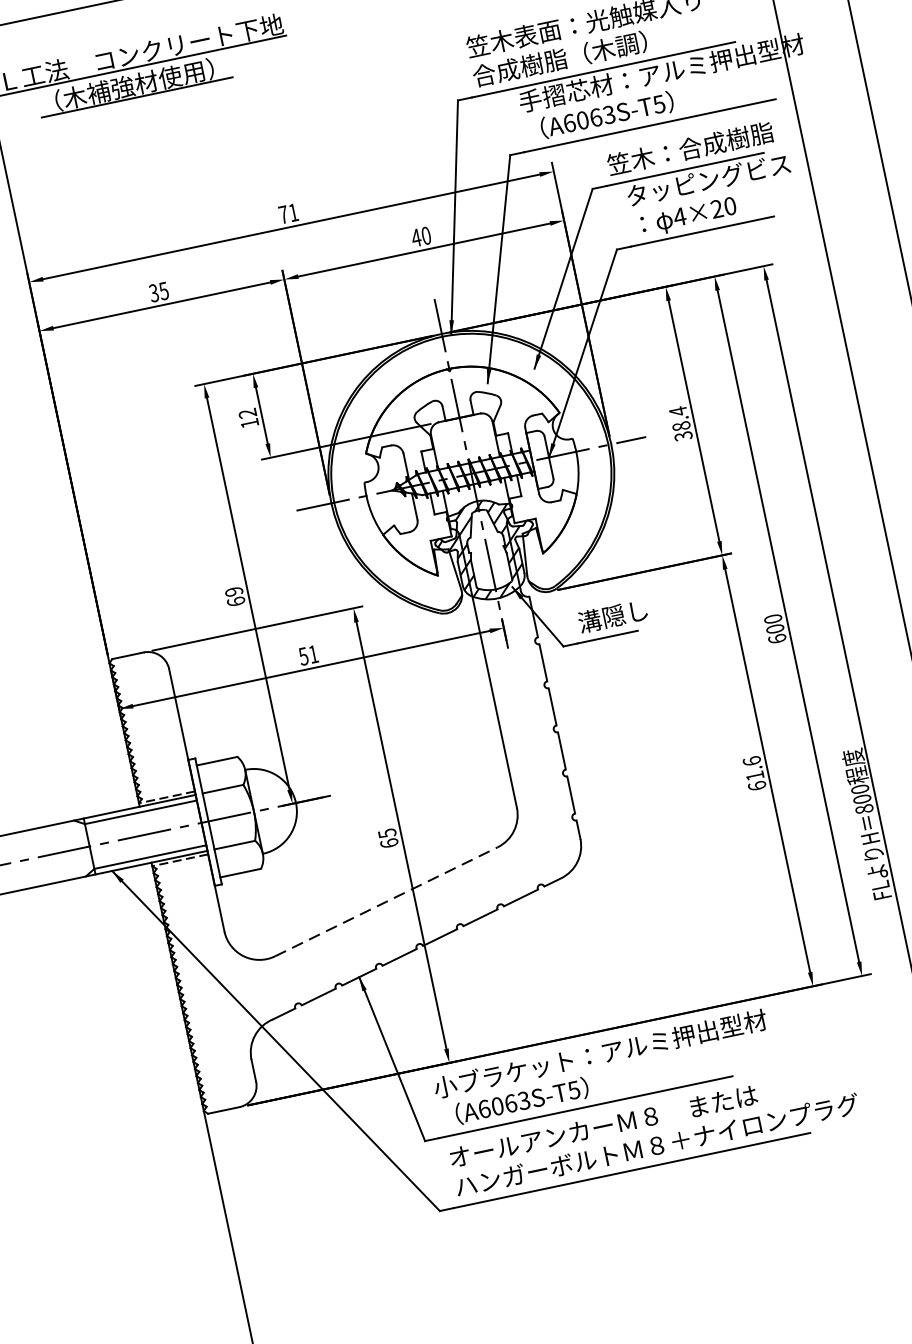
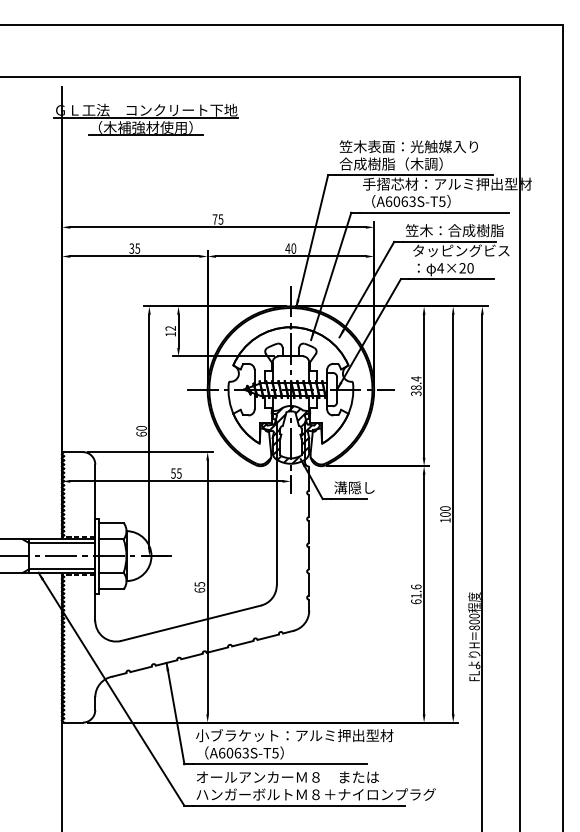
text: (292, 212) -> (220, 219), 71 -> 75
text: (234, 592) -> (141, 428), 69 -> 60
text: (777, 639) -> (445, 520), 600 -> 100
text: (313, 654) -> (179, 473), 51 -> 55
line: (387, 902) -> (191, 623), dashed -> solid

